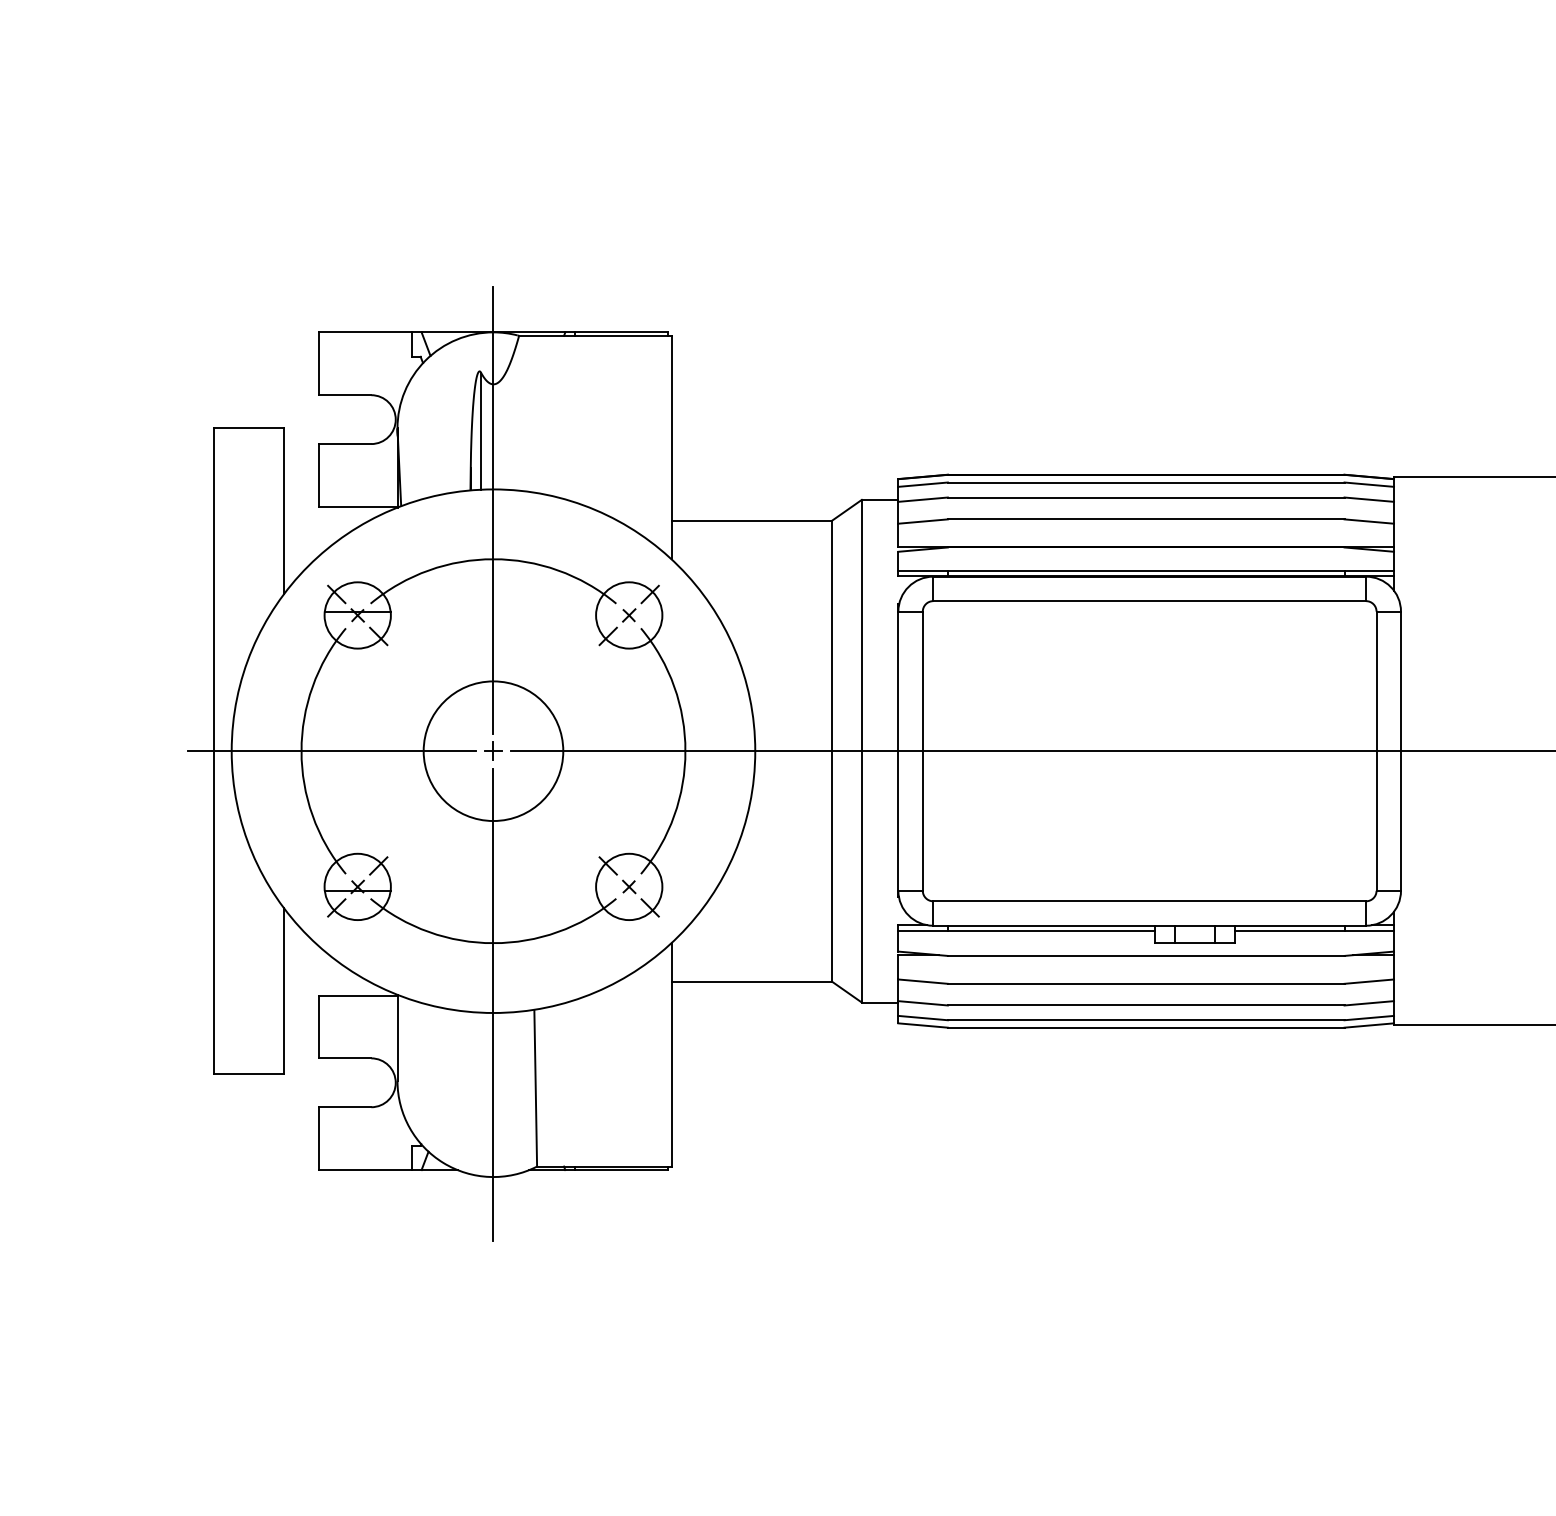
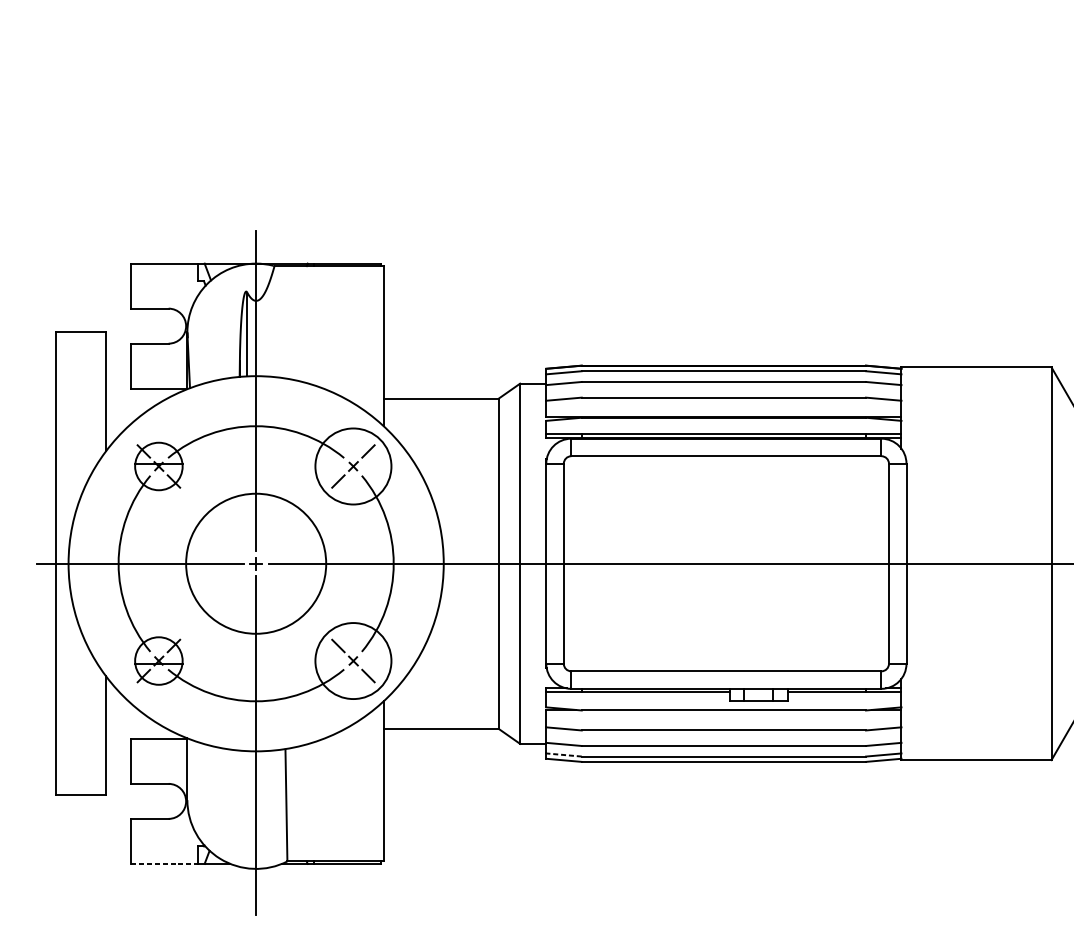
circle: (629, 615) -> (353, 466), size x1.6
circle: (493, 751) -> (256, 563), size x1.4
circle: (629, 886) -> (353, 660), size x1.6
line: (923, 1018) -> (564, 755), solid -> dashed
line: (365, 1170) -> (164, 864), solid -> dashed

